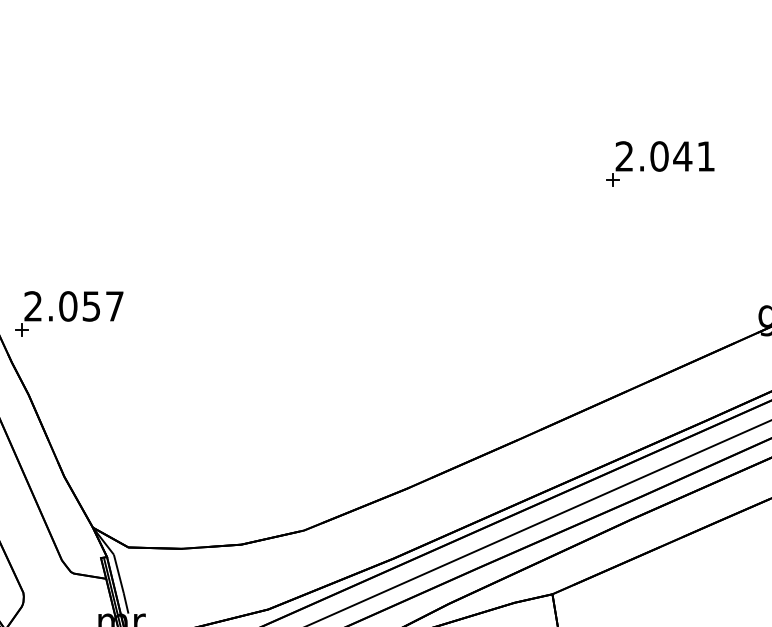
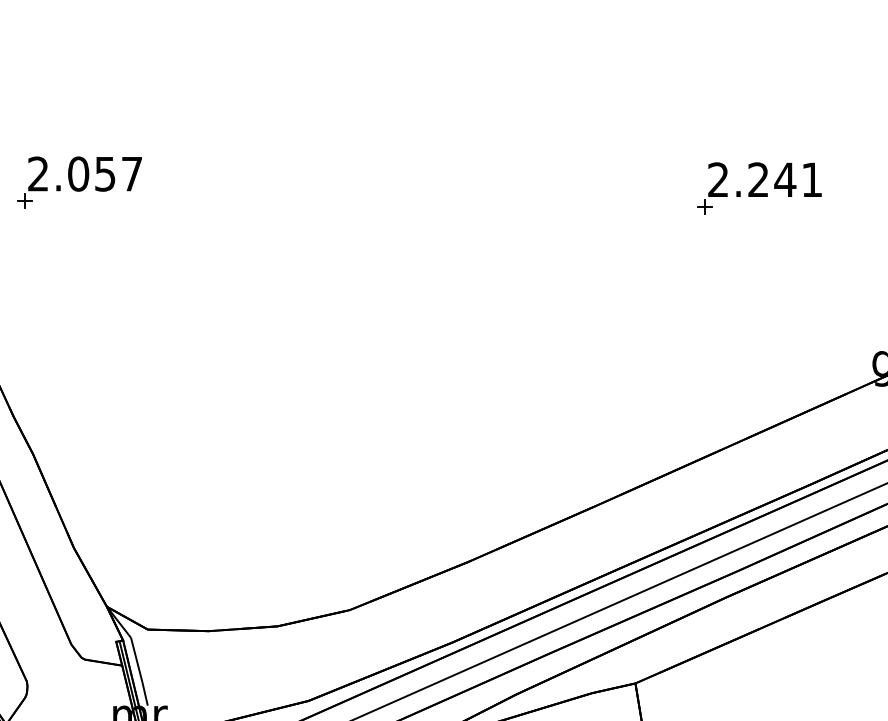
text: (659, 156) -> (758, 179), 2.041 -> 2.241
part: (69, 313) -> (79, 182), moved

